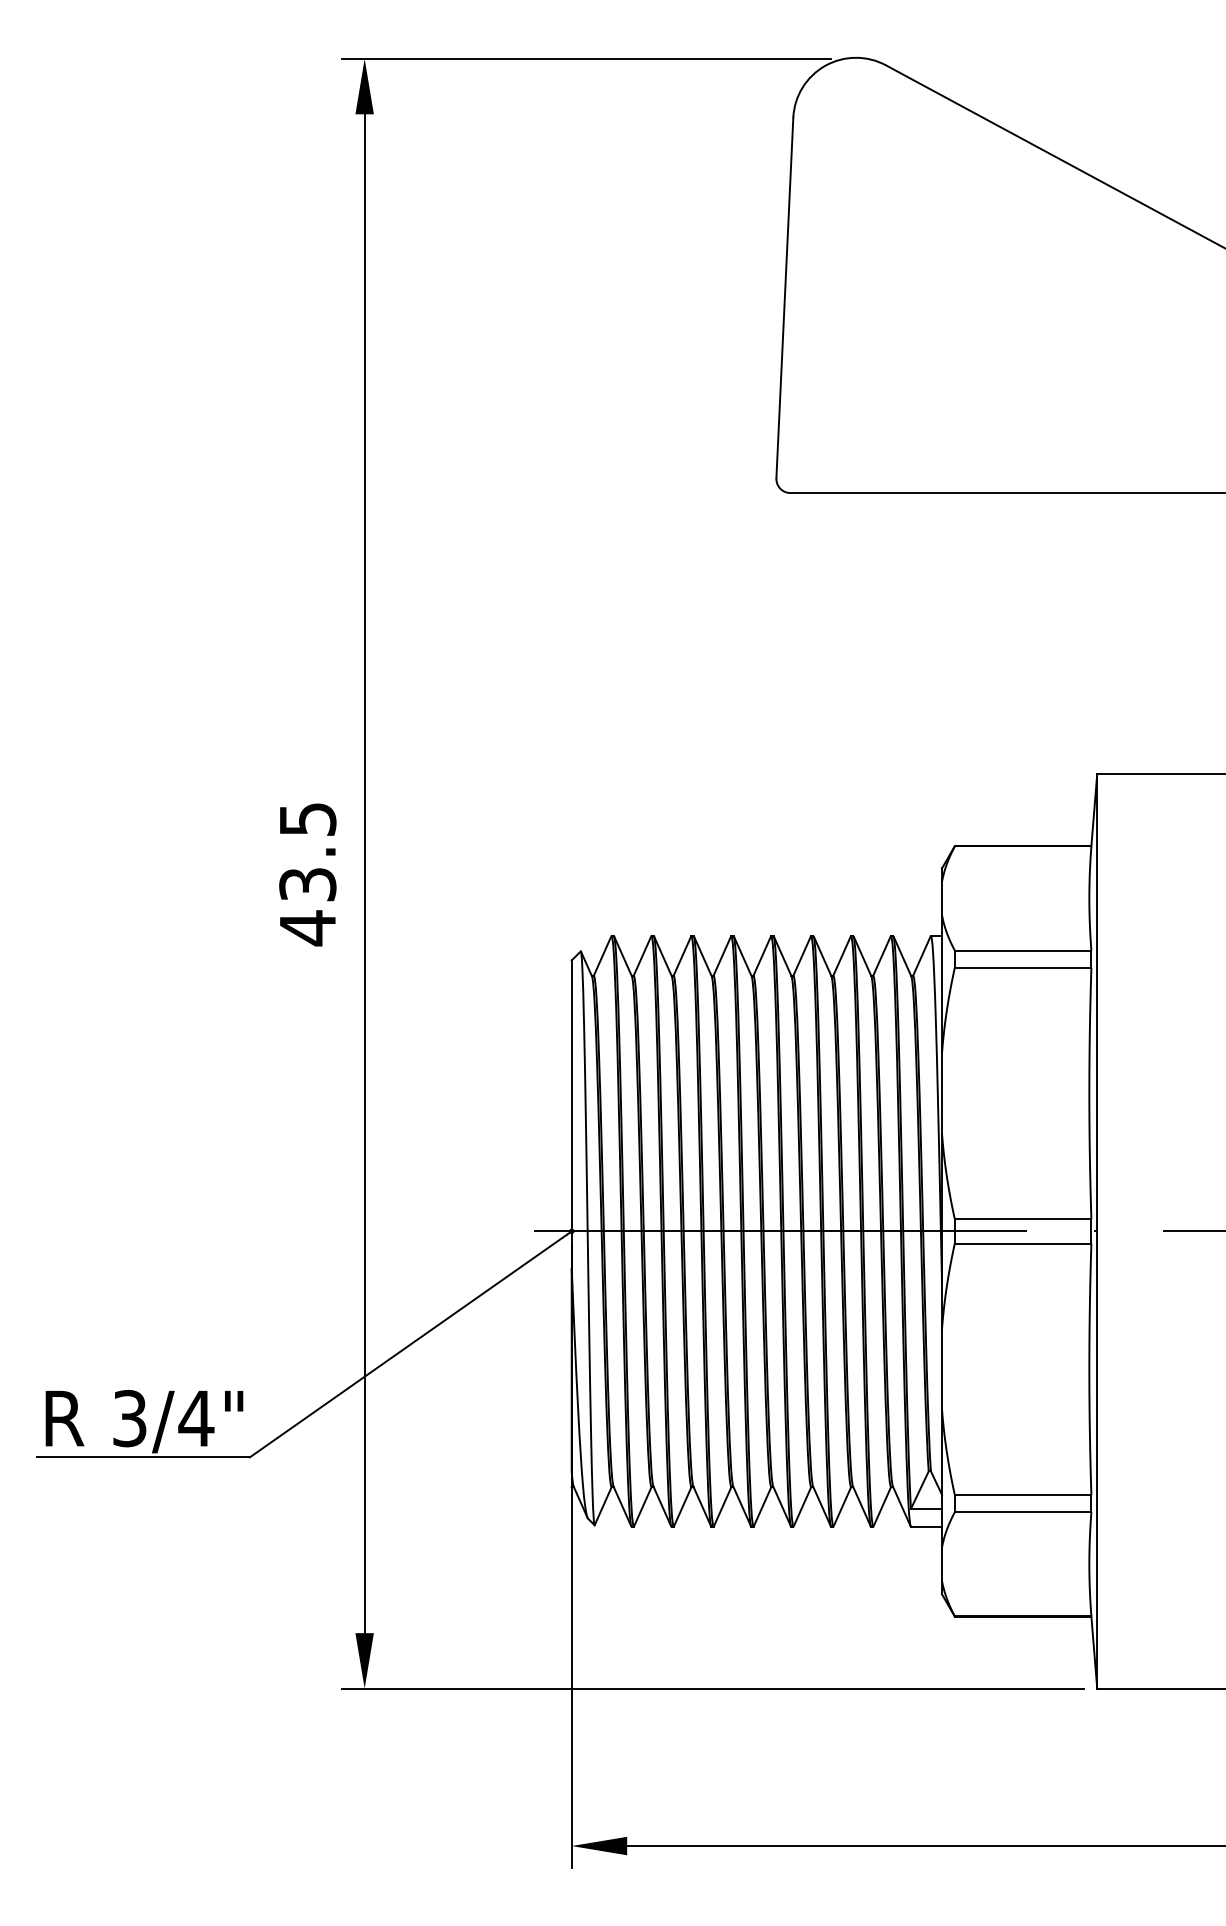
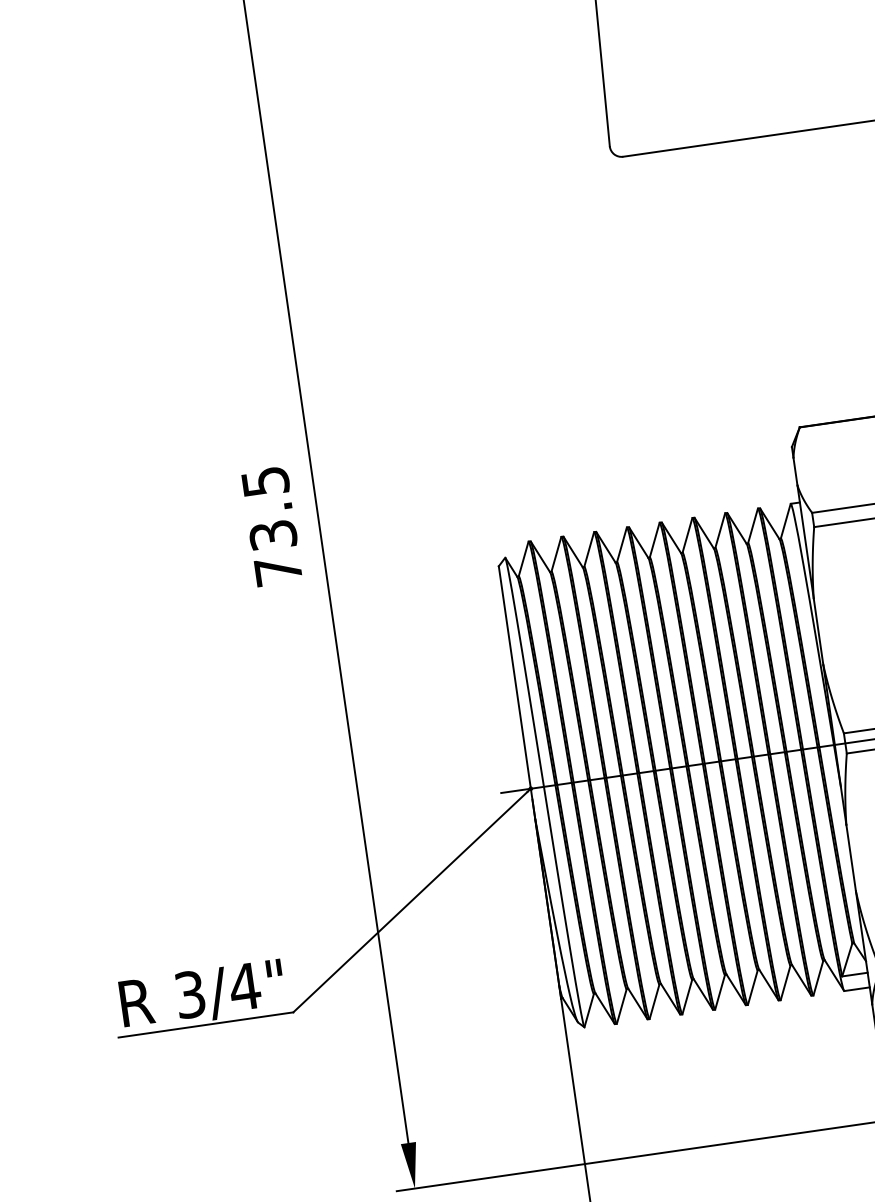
text: (307, 928) -> (278, 571), 43.5 -> 73.5

